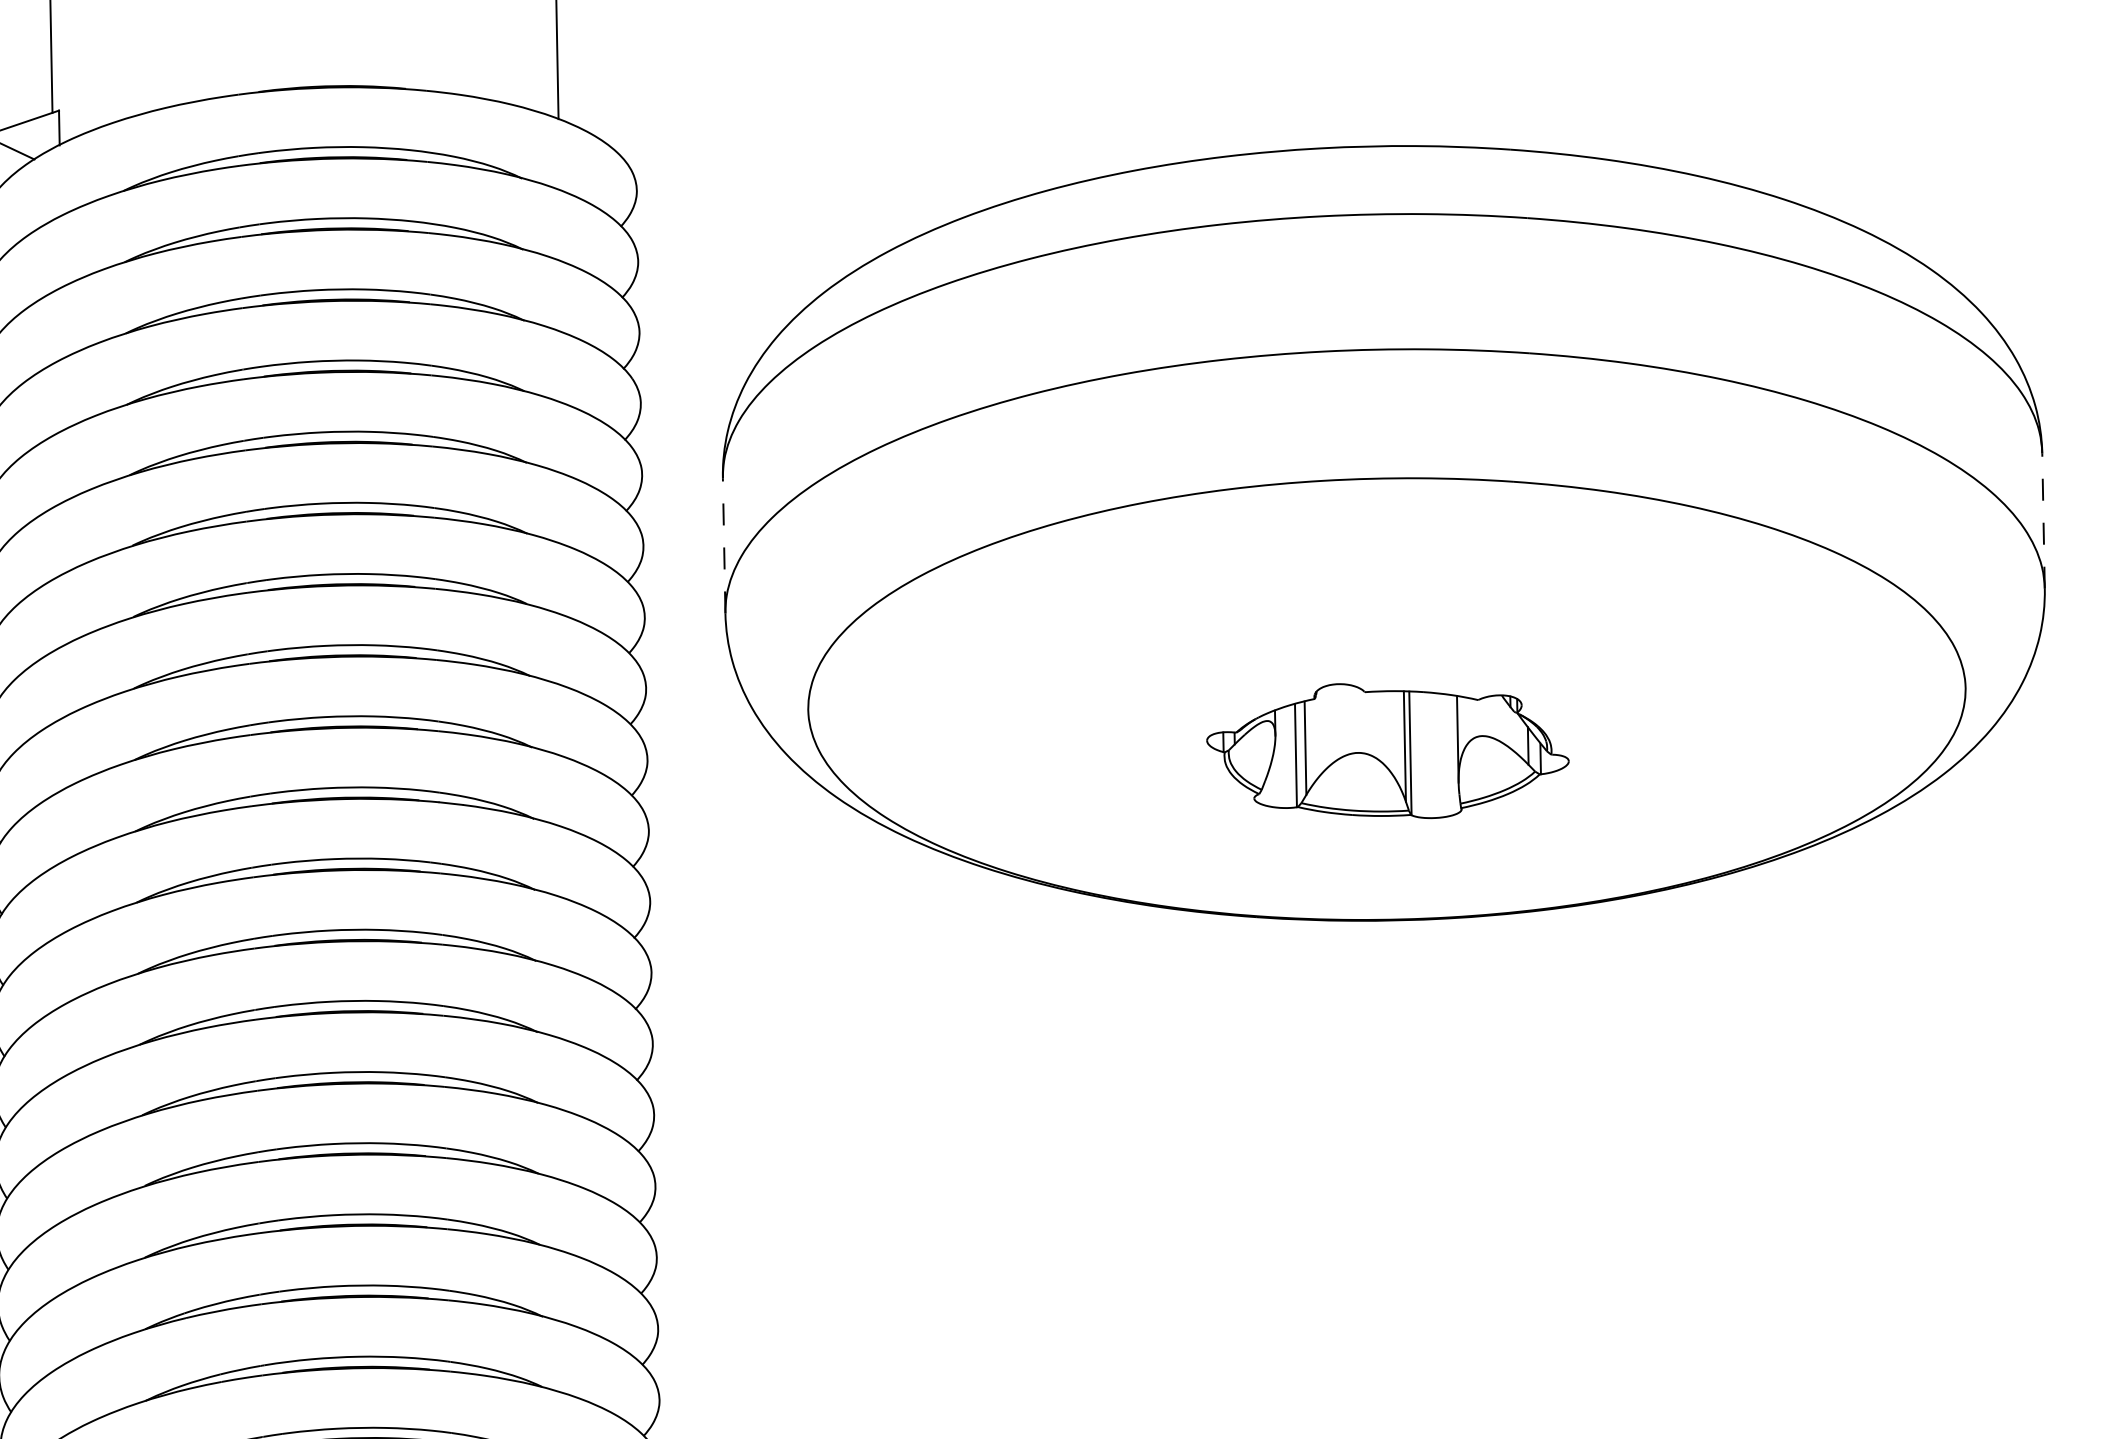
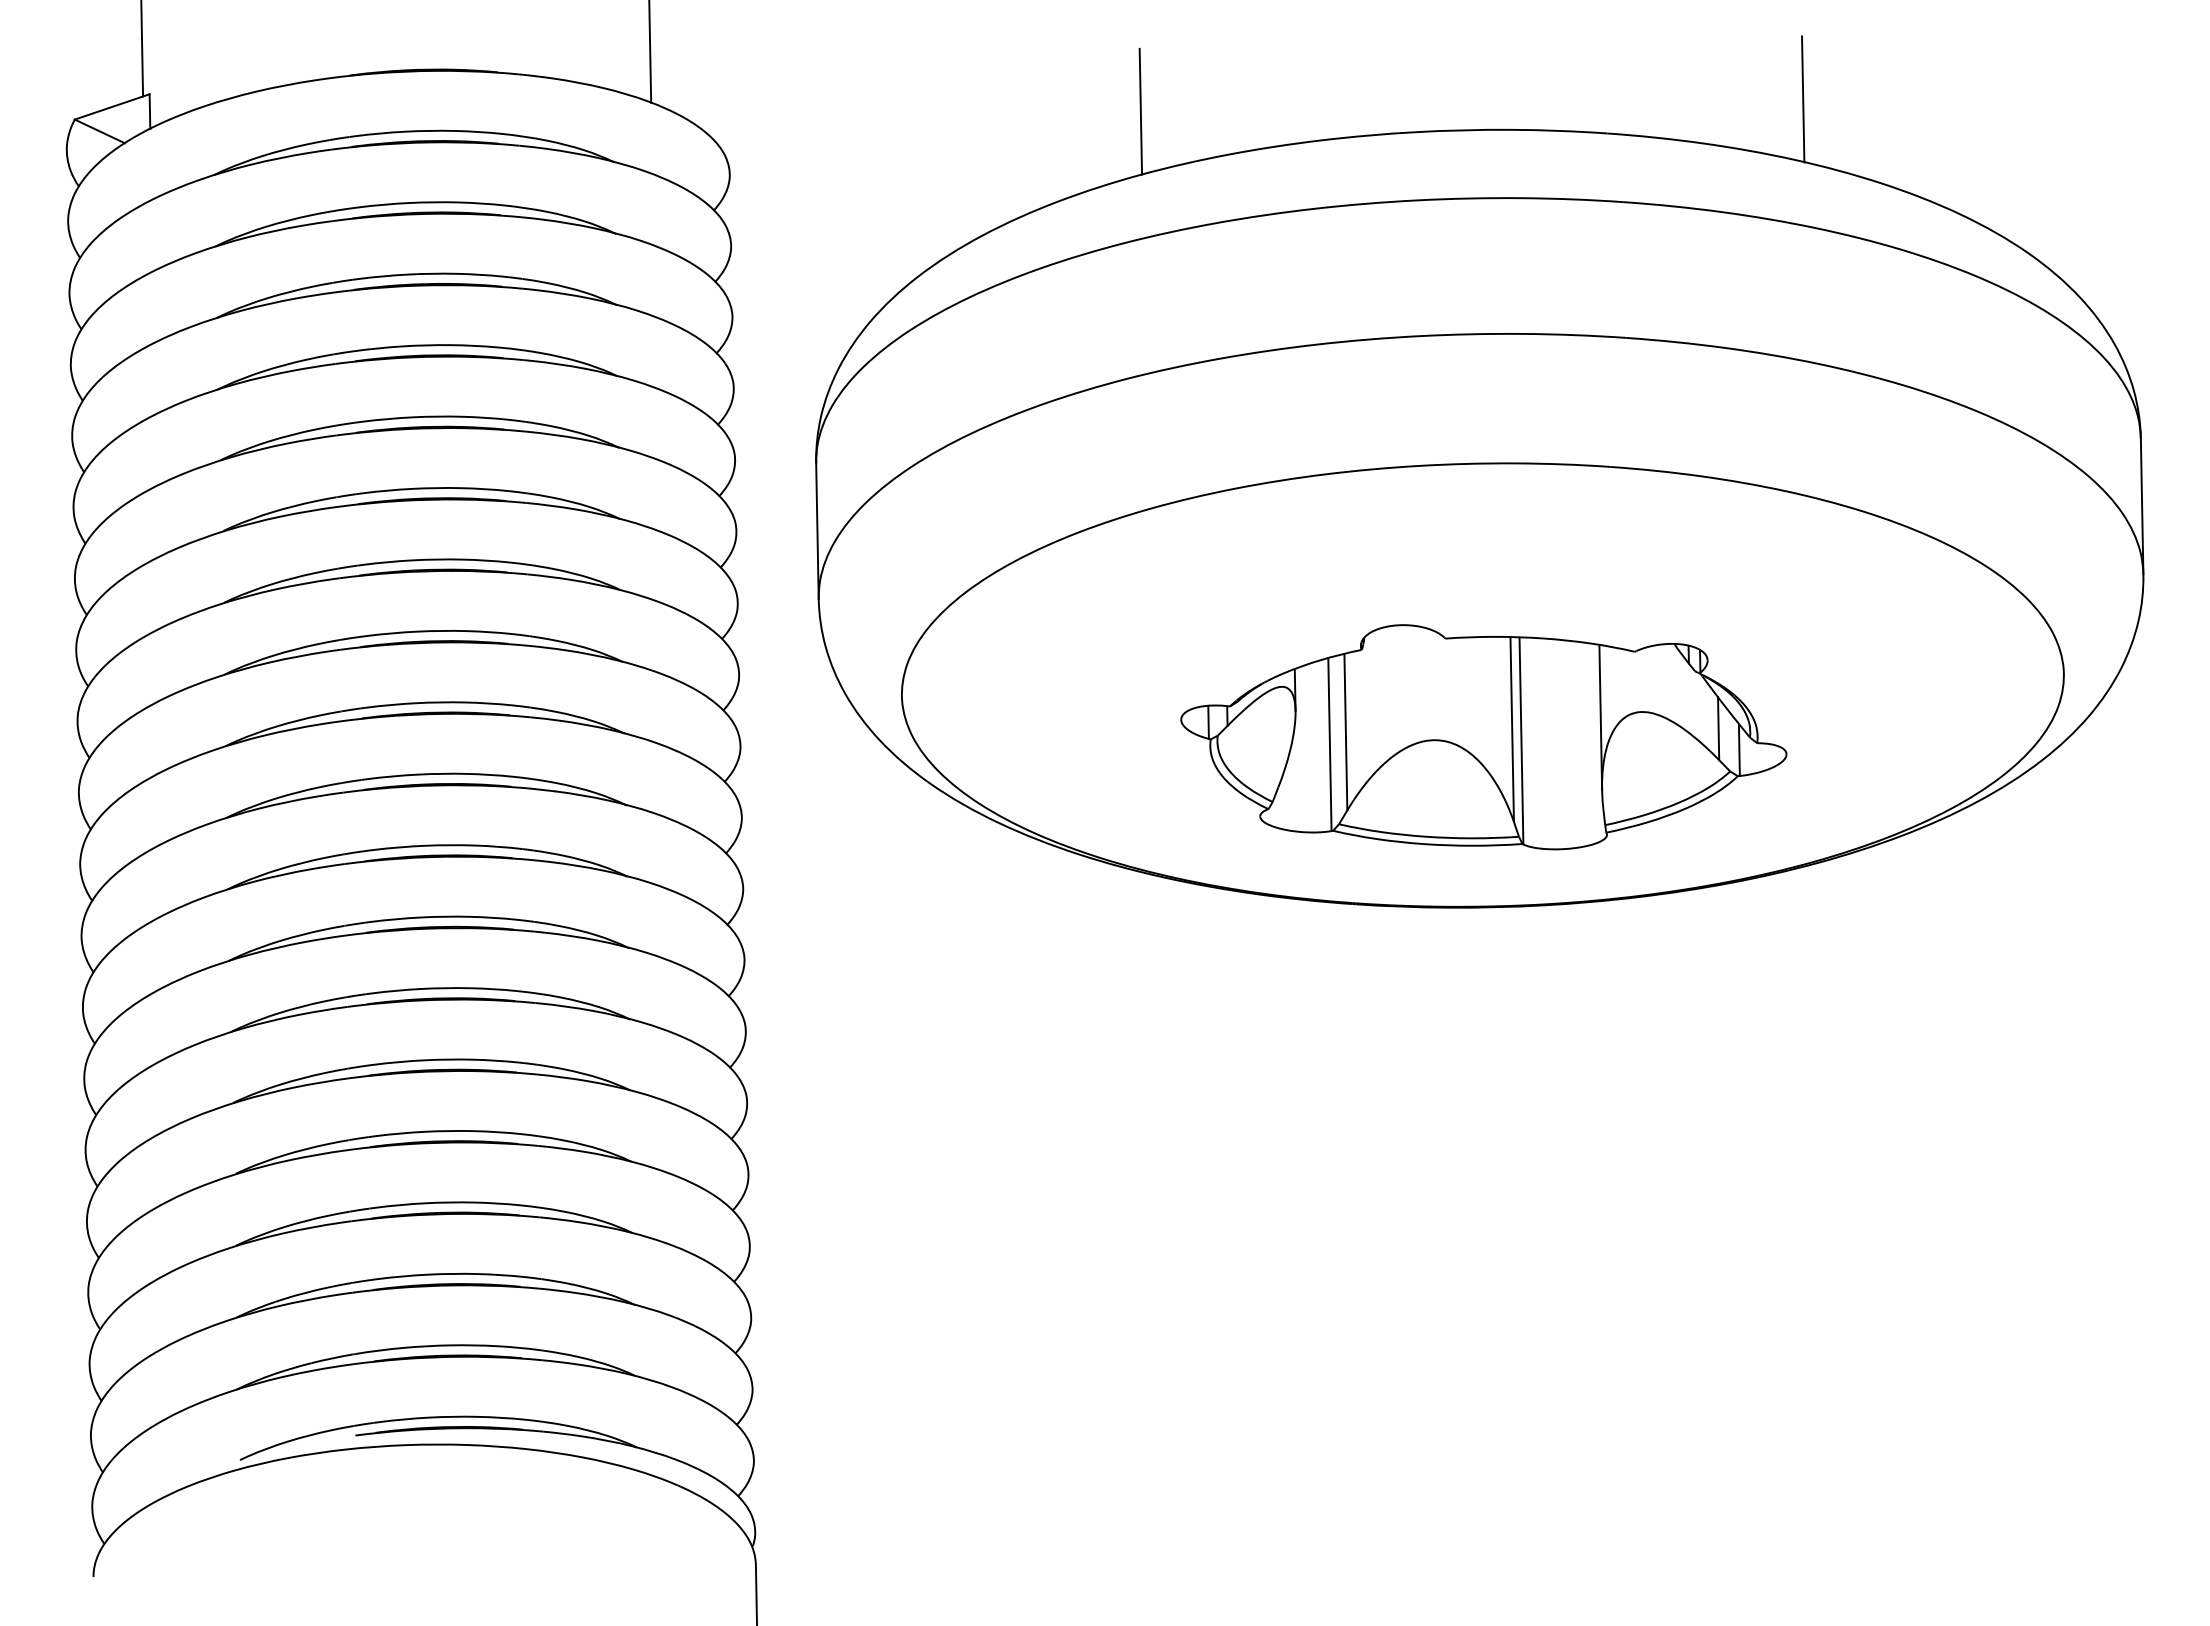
line: (1706, 115) -> (1803, 99), added
line: (1045, 127) -> (1140, 111), added
line: (2043, 521) -> (2142, 506), dashed -> solid
line: (724, 546) -> (817, 531), dashed -> solid
part: (1387, 751) -> (1483, 737), size x1.67

